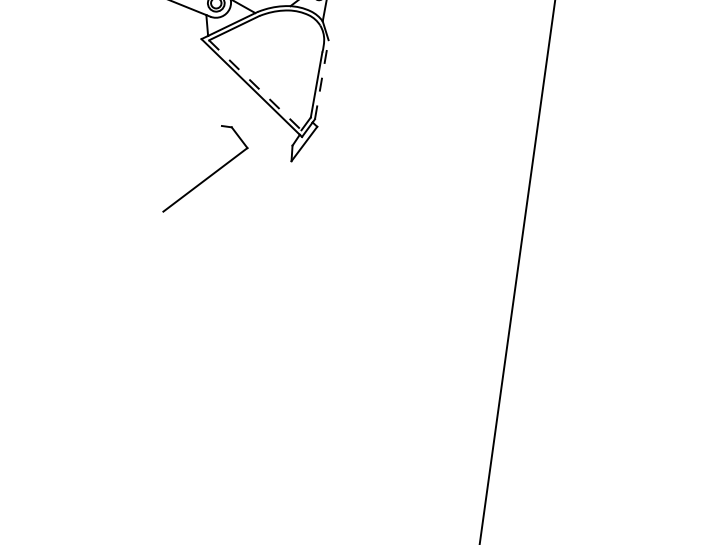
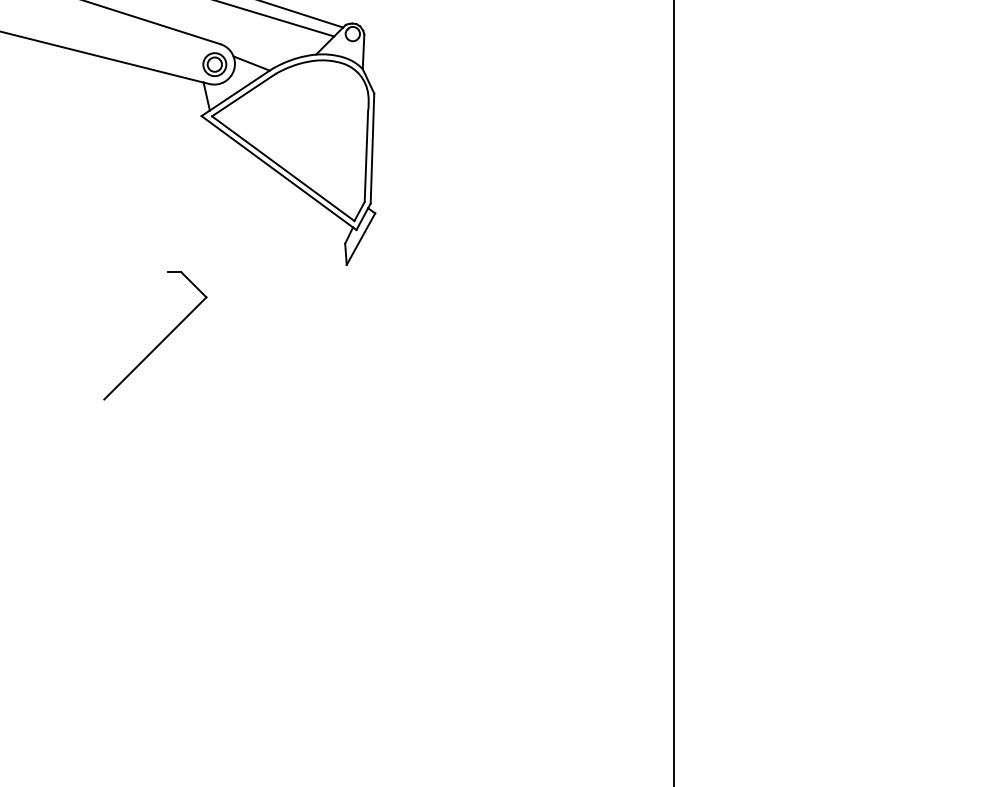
line: (321, 79) -> (372, 148), dashed -> solid
line: (255, 85) -> (283, 168), dashed -> solid
part: (210, 174) -> (161, 340), moved

